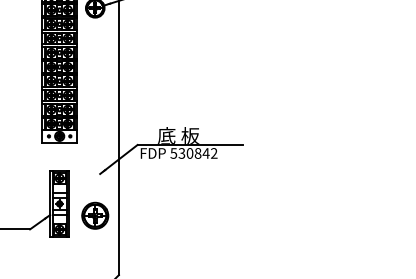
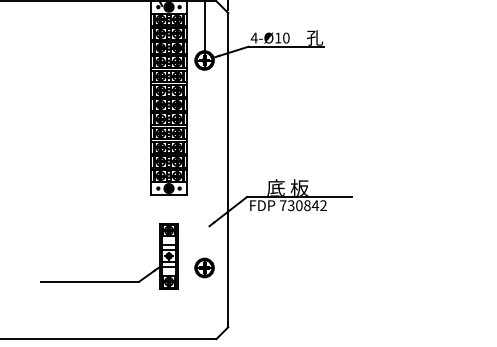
text: (173, 153) -> (282, 205), 530842 -> 730842
part: (95, 215) -> (204, 267), size x0.71

